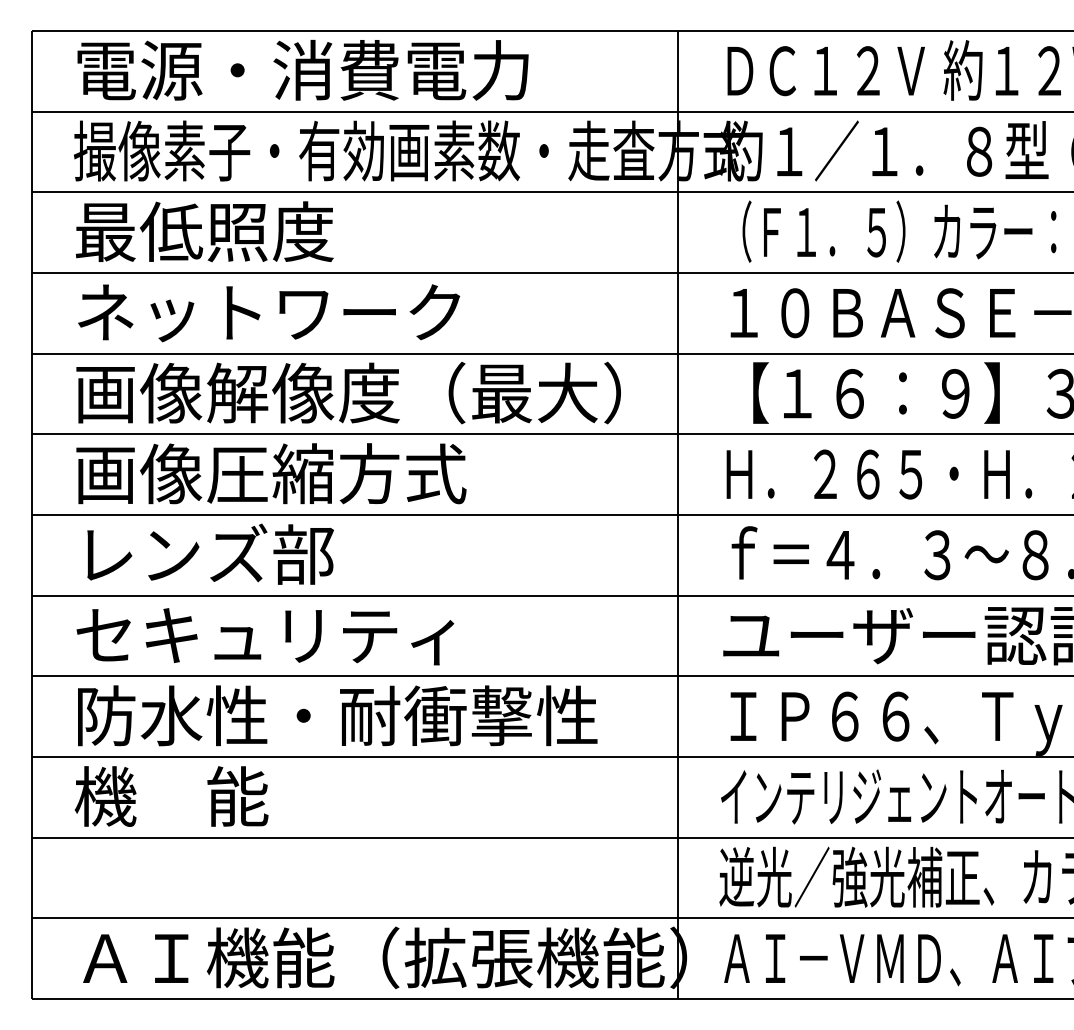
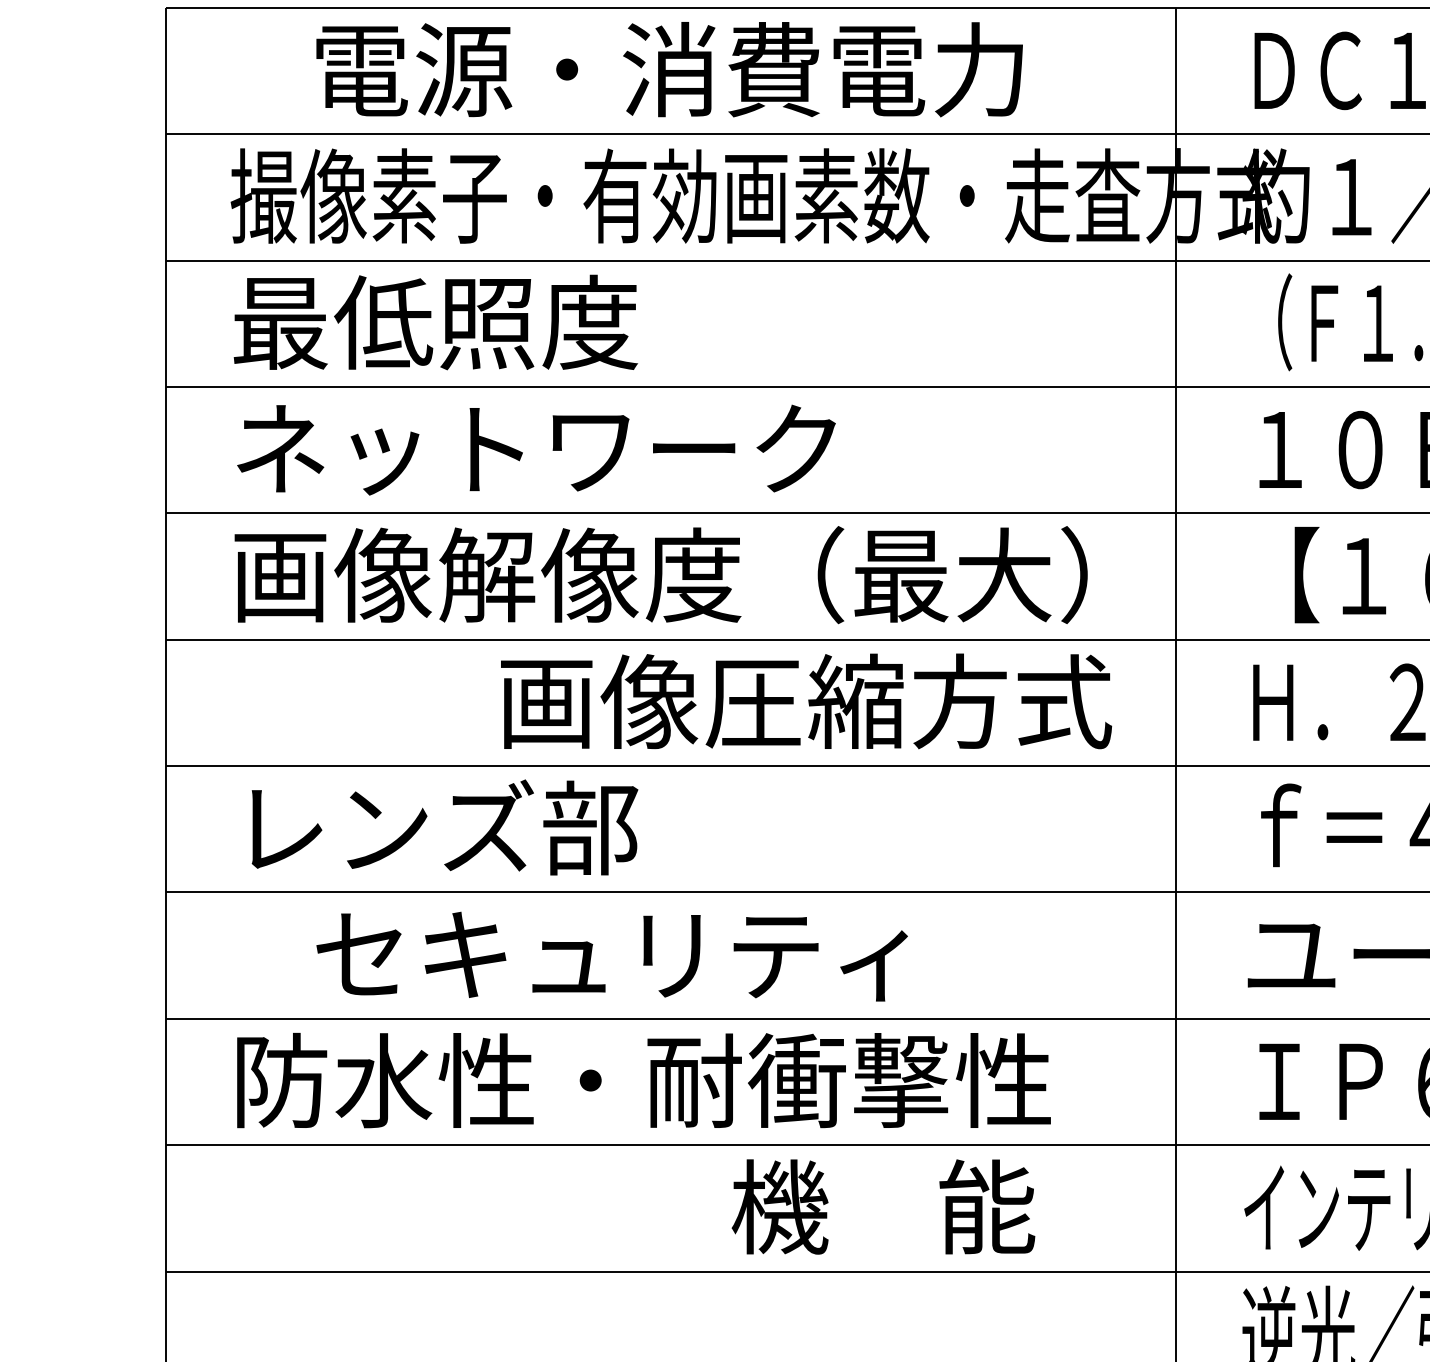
text: (302, 70) -> (668, 69), moved
text: (271, 473) -> (806, 701), moved
text: (265, 636) -> (612, 956), moved
text: (171, 796) -> (883, 1206), moved

